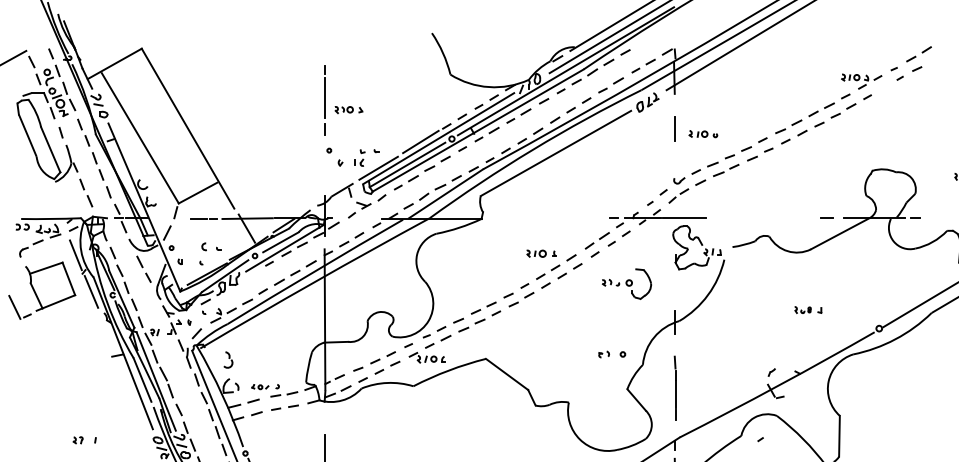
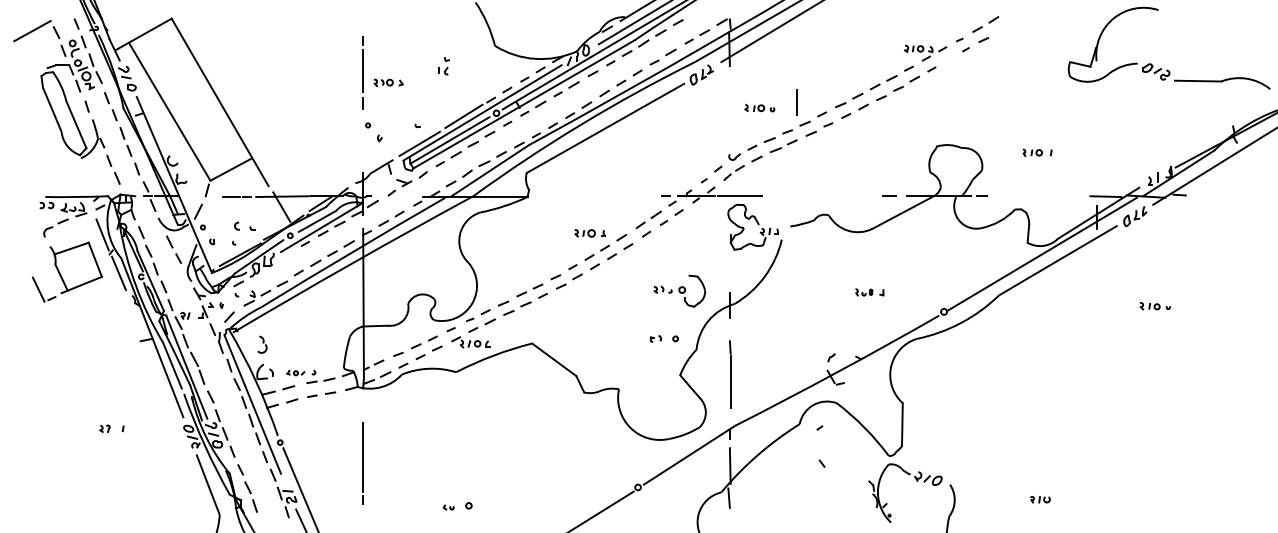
line: (674, 128) -> (796, 102), moved
part: (359, 158) -> (443, 66), moved
part: (626, 283) -> (679, 290), moved

